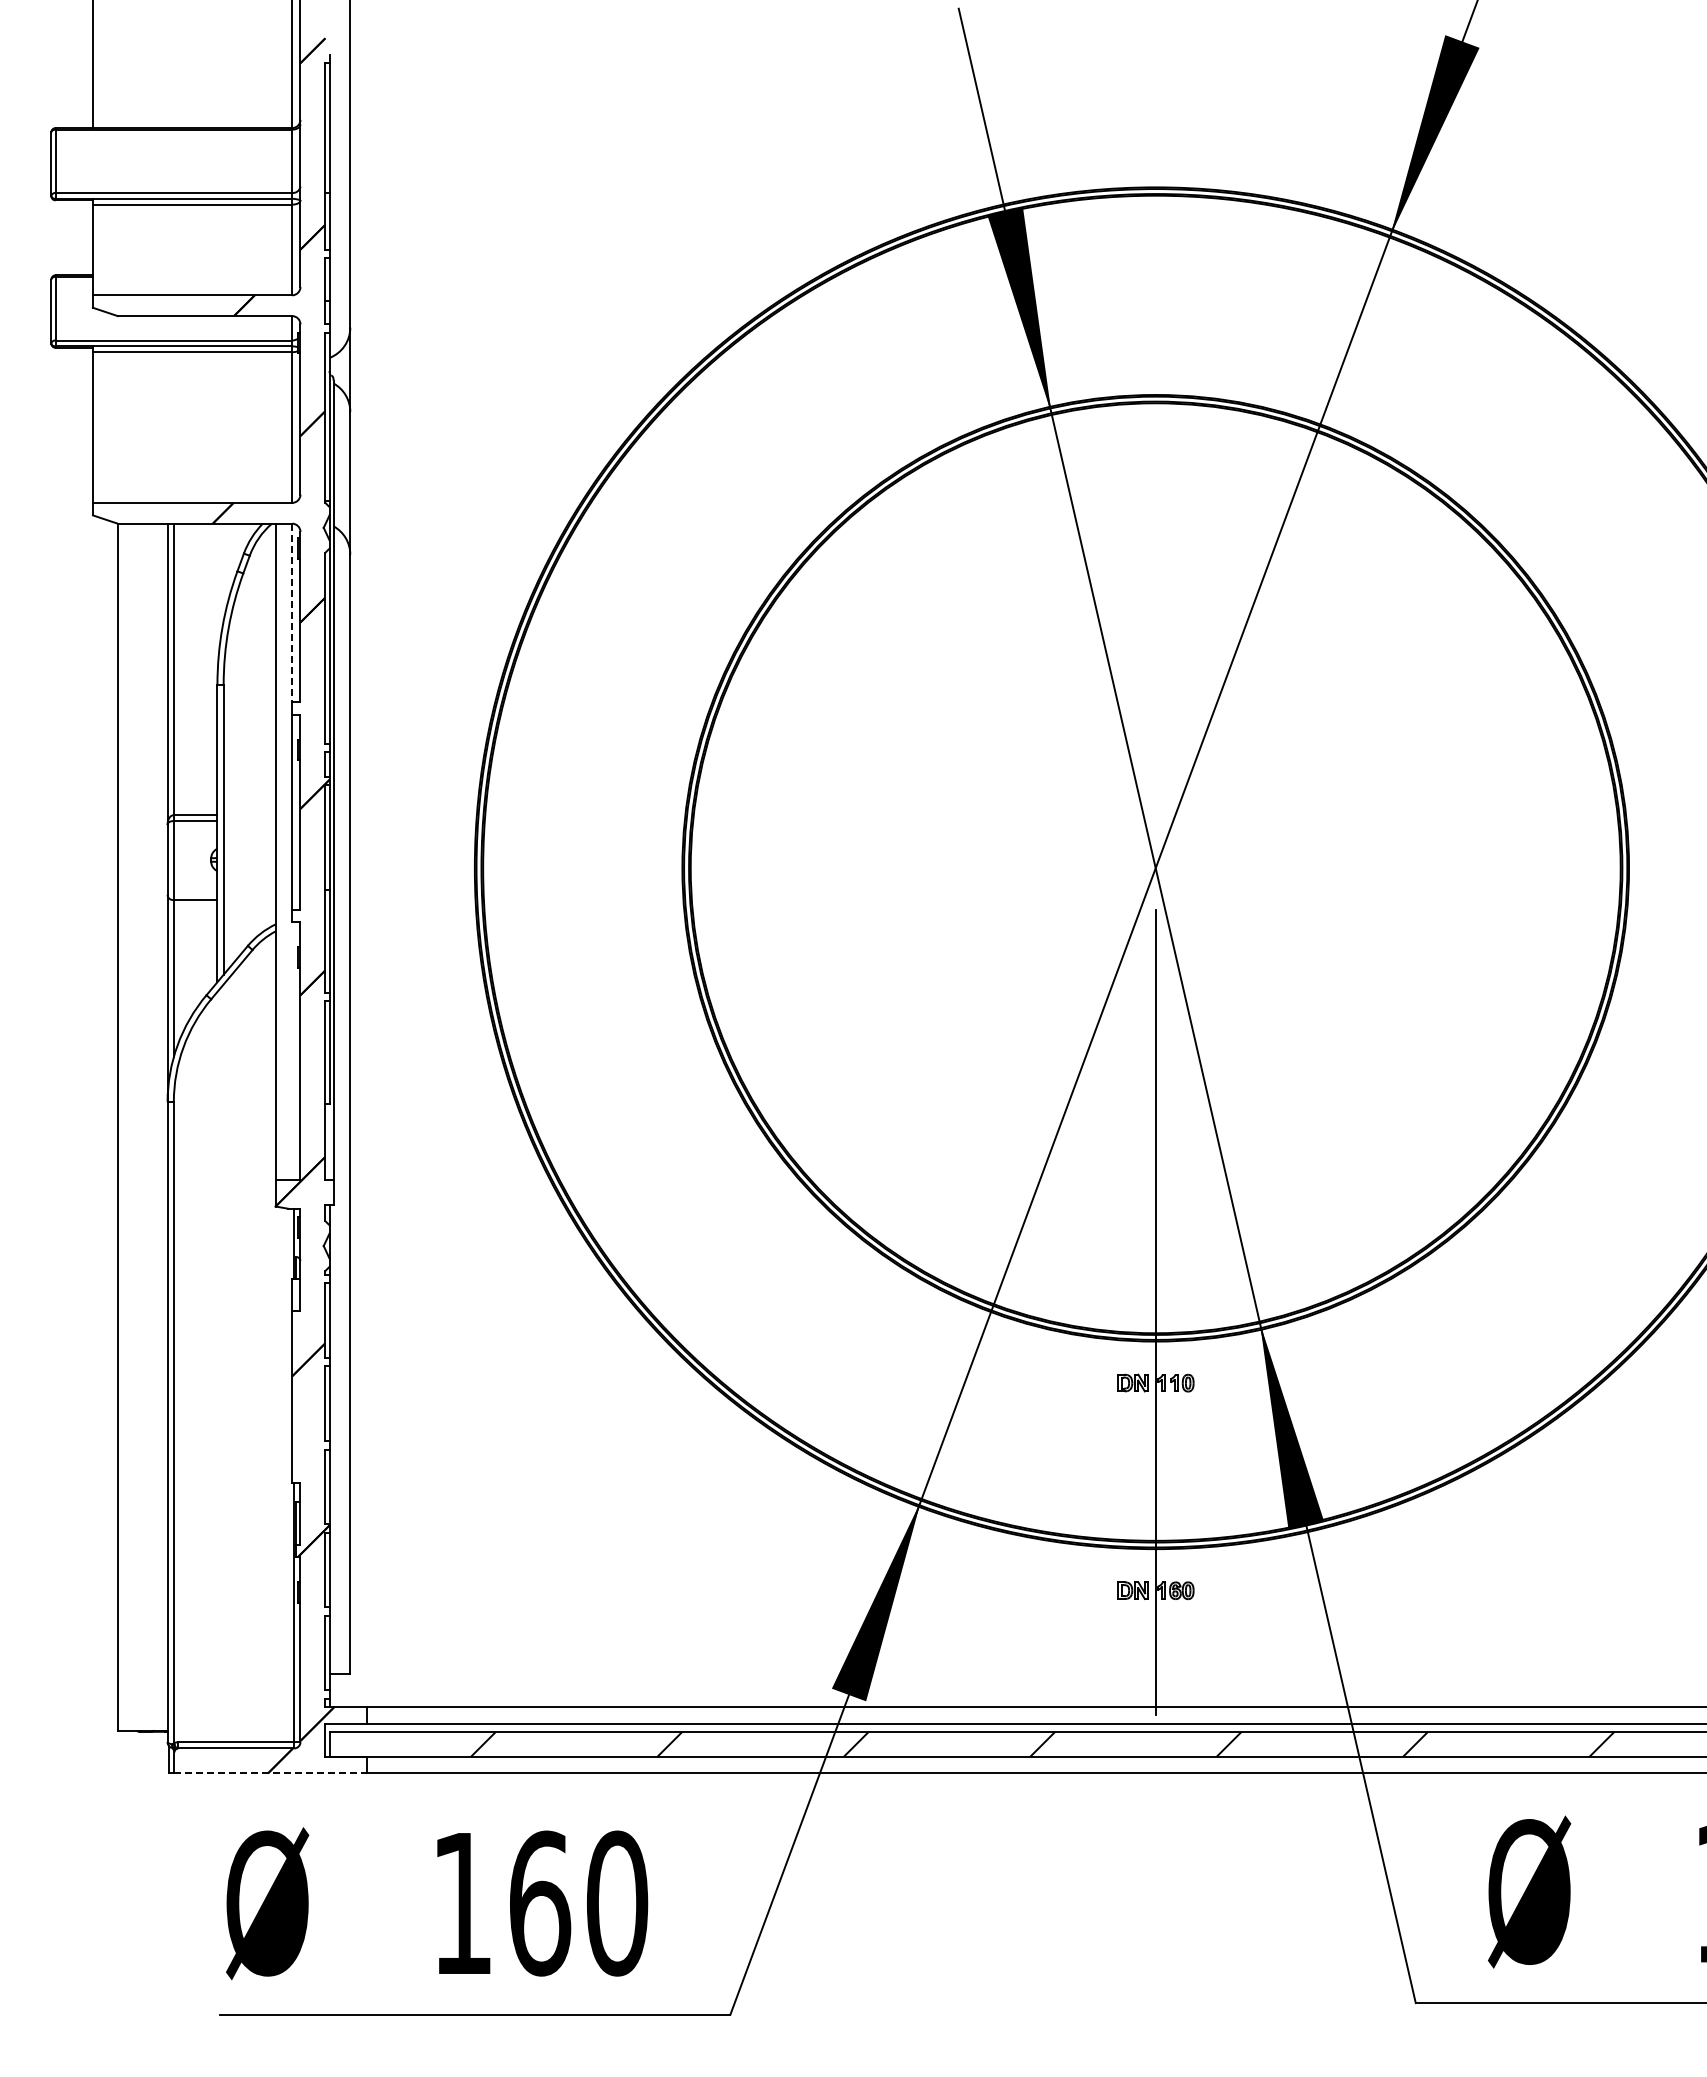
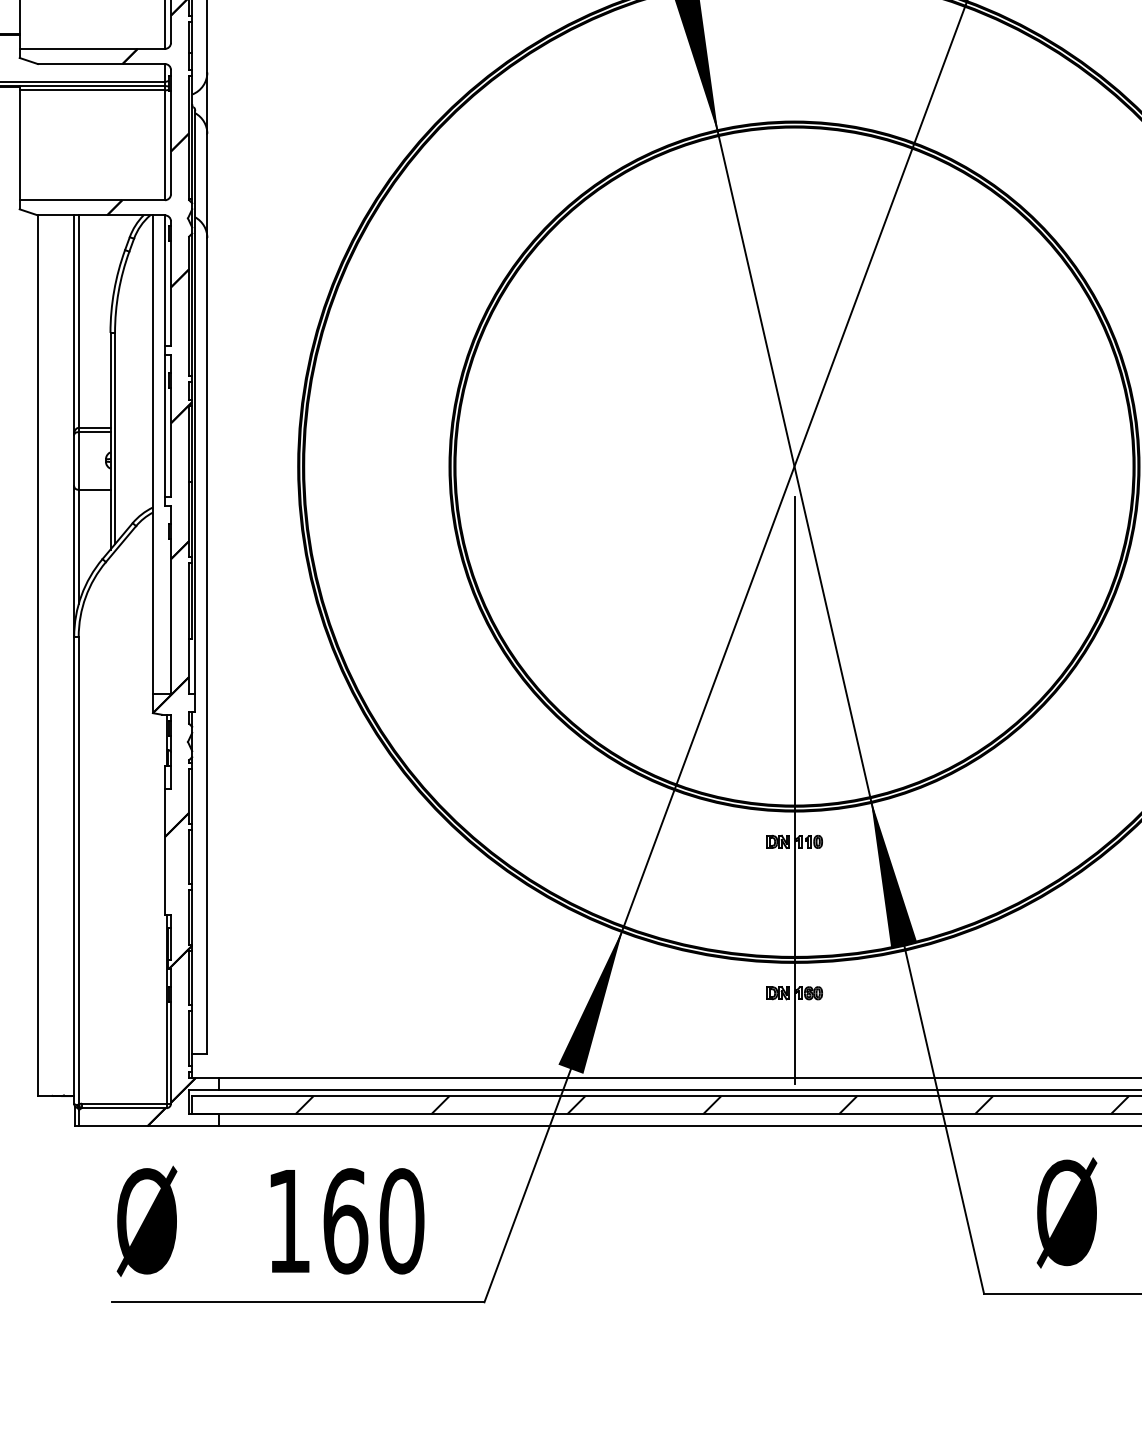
line: (292, 613) -> (165, 280), dashed -> solid
line: (271, 1773) -> (149, 1126), dashed -> solid

